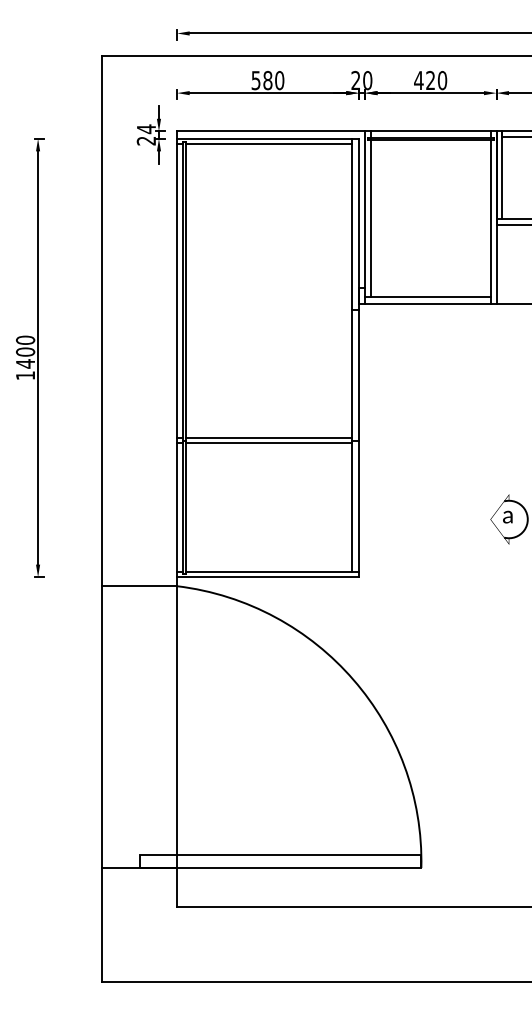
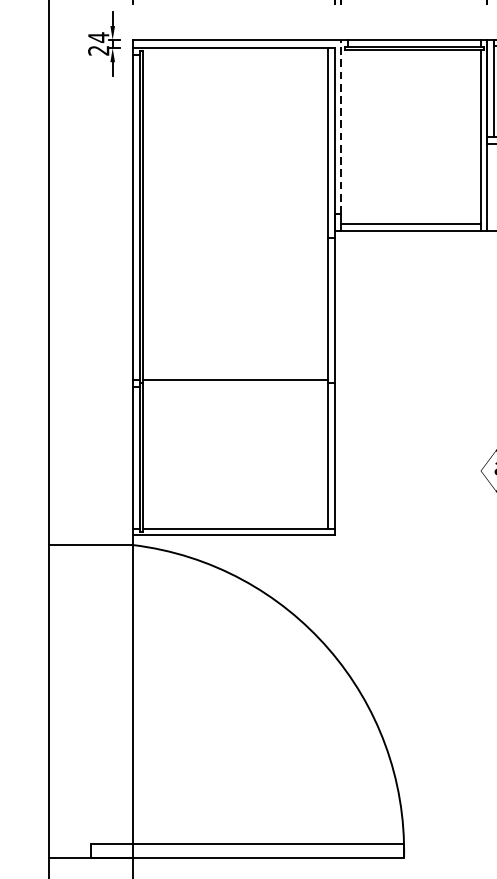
line: (269, 144) -> (235, 54), removed
line: (365, 209) -> (342, 126), solid -> dashed
line: (370, 218) -> (347, 136), removed
line: (269, 443) -> (235, 386), removed

